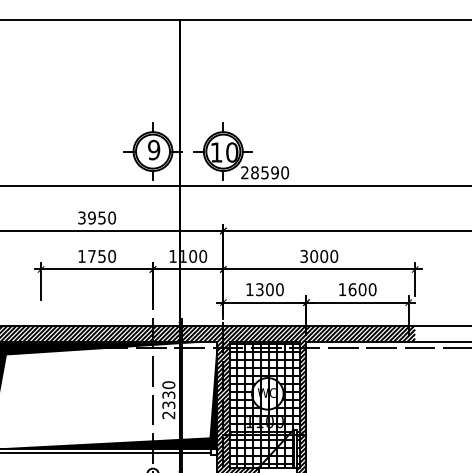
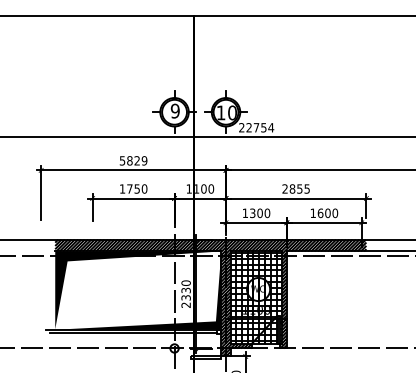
text: (270, 172) -> (260, 127), 28590 -> 22754
text: (96, 217) -> (133, 160), 3950 -> 5829
text: (319, 255) -> (296, 188), 3000 -> 2855

